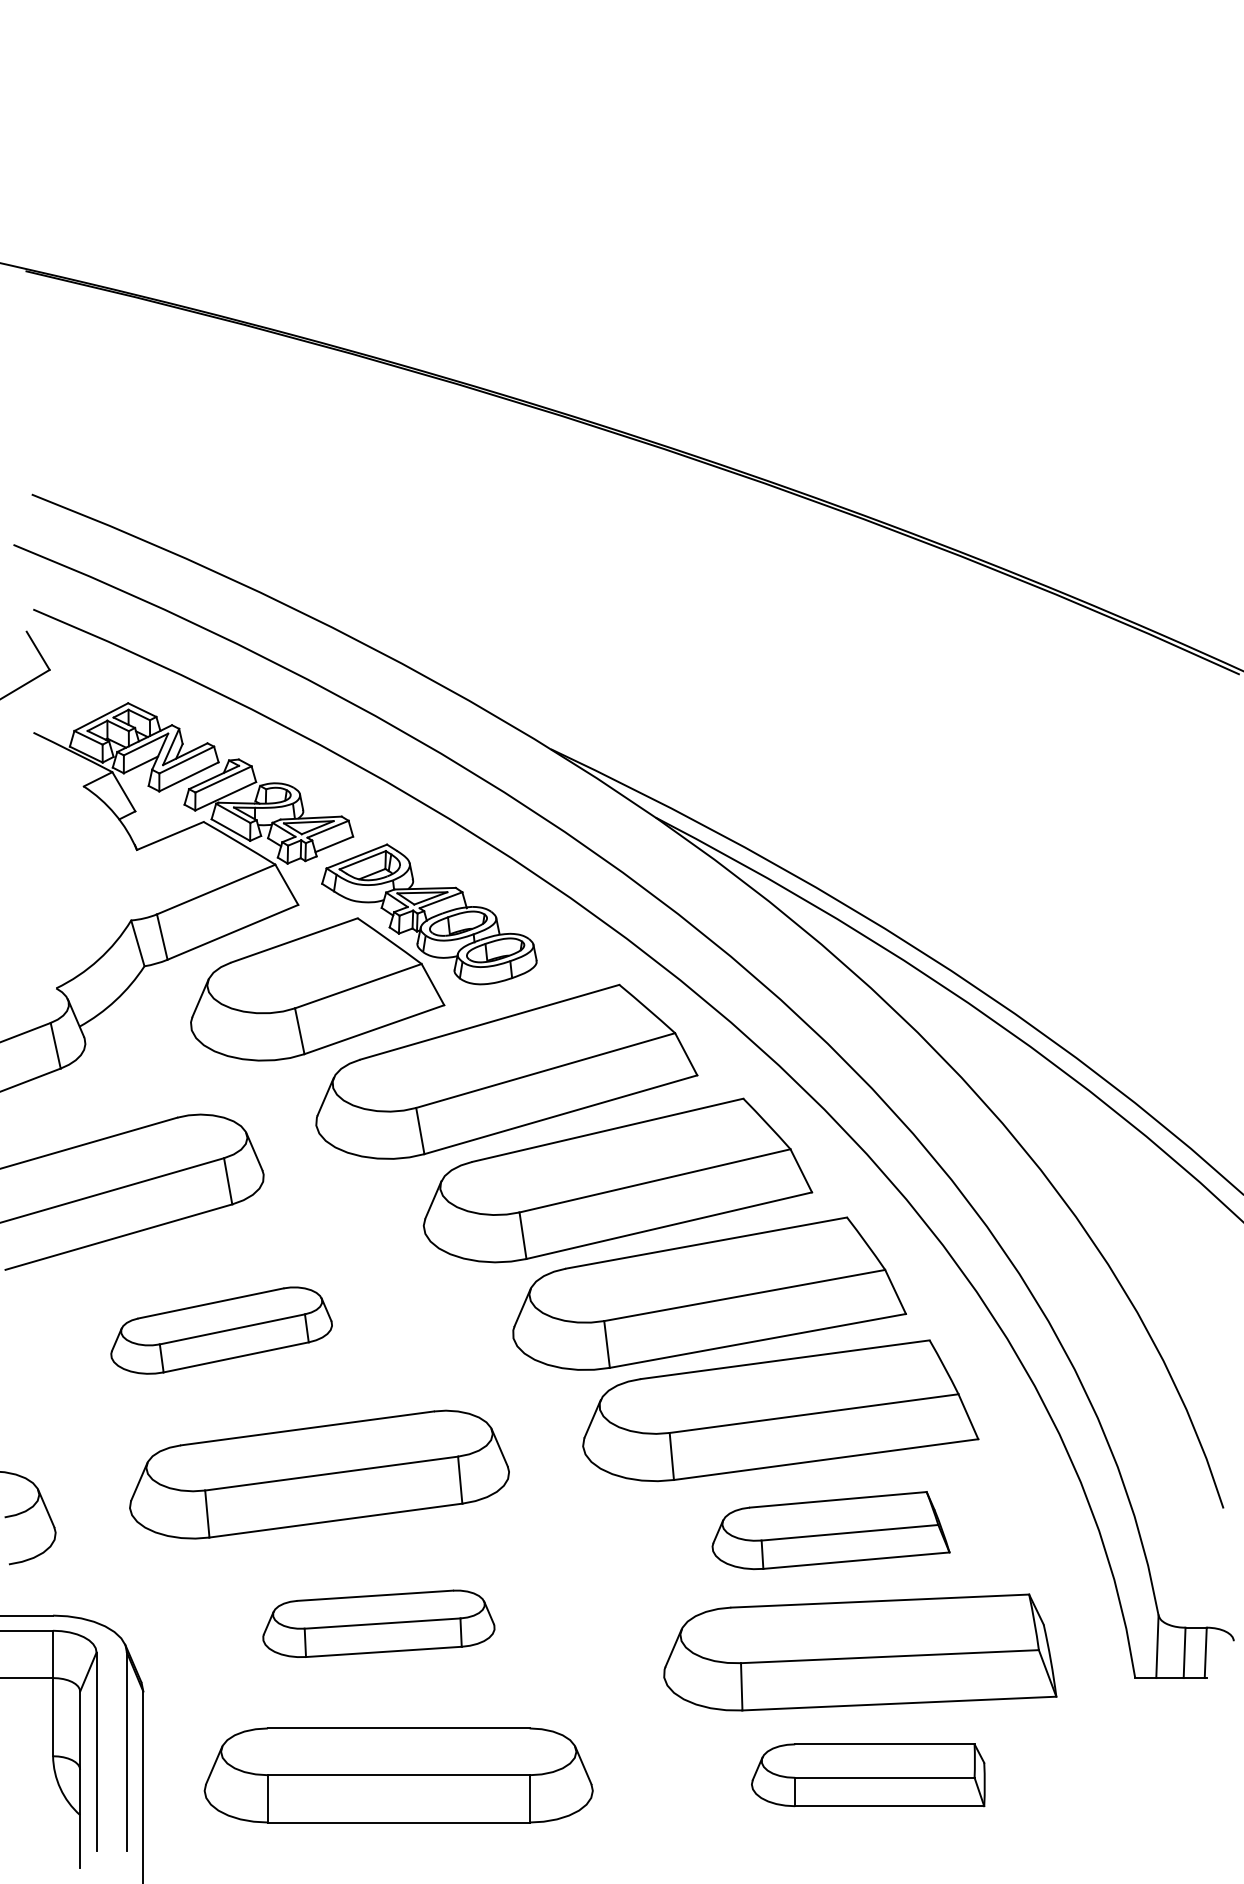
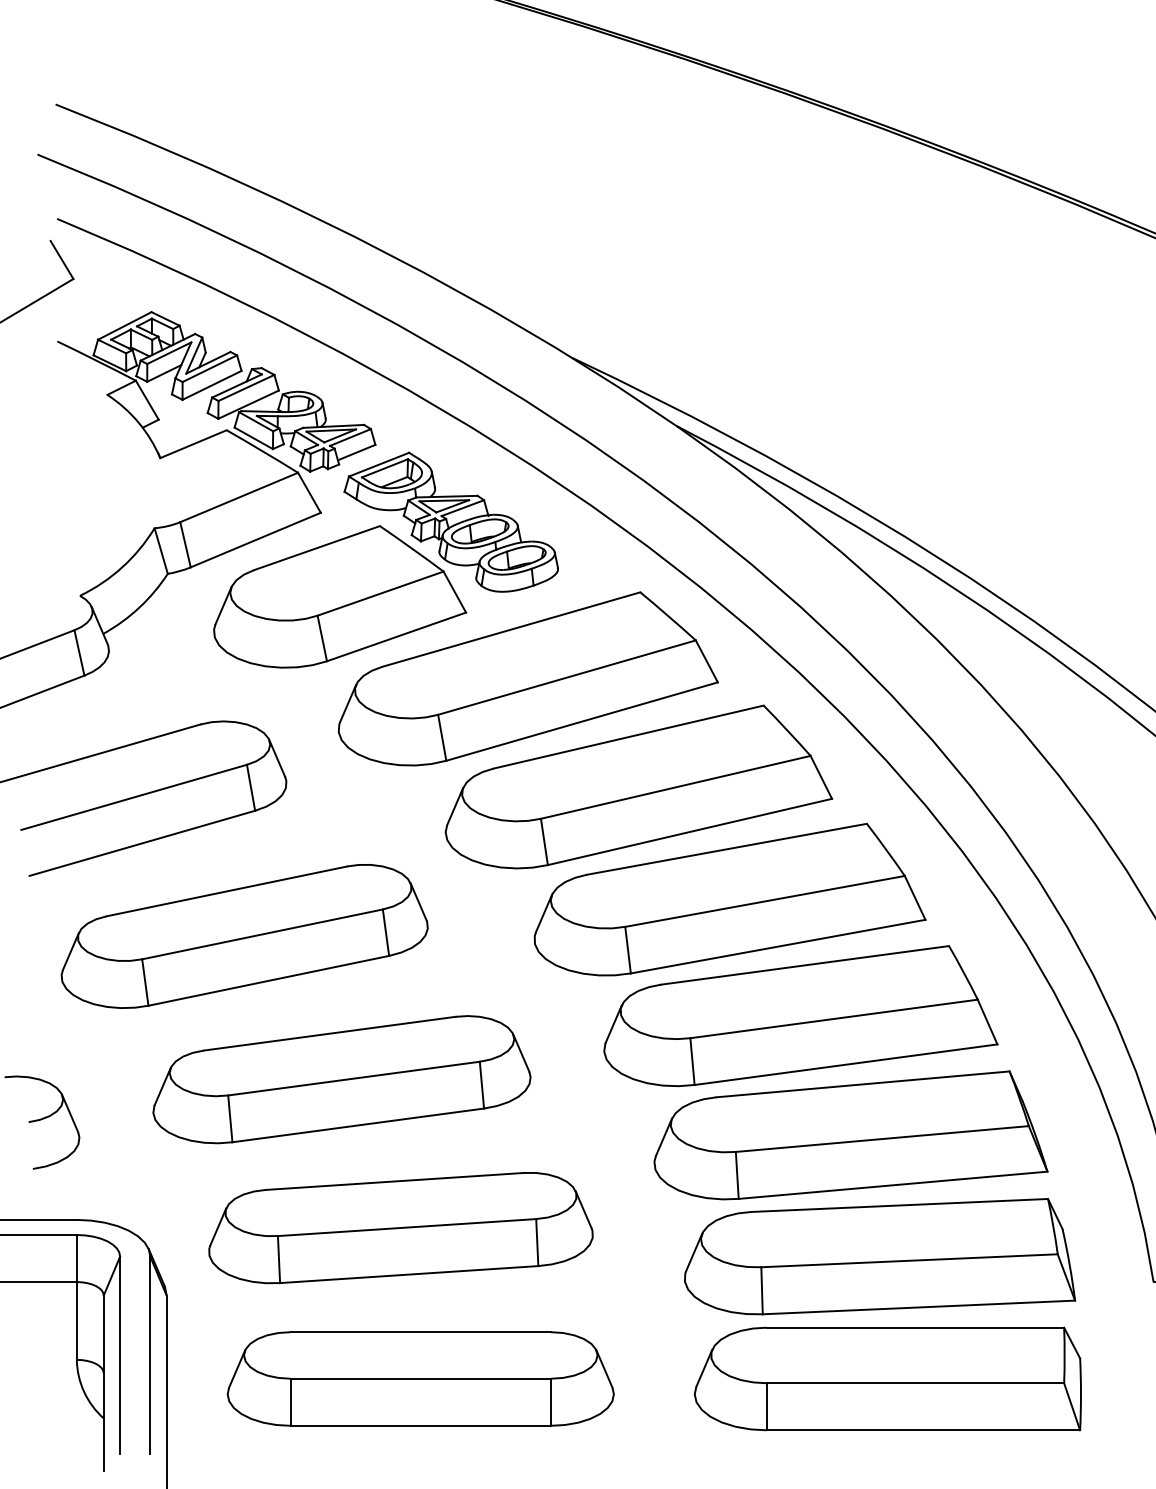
part: (221, 1330) -> (244, 936), size x1.67
part: (830, 1530) -> (850, 1135), size x1.67
part: (378, 1623) -> (400, 1227), size x1.67
part: (868, 1774) -> (888, 1378), size x1.67

